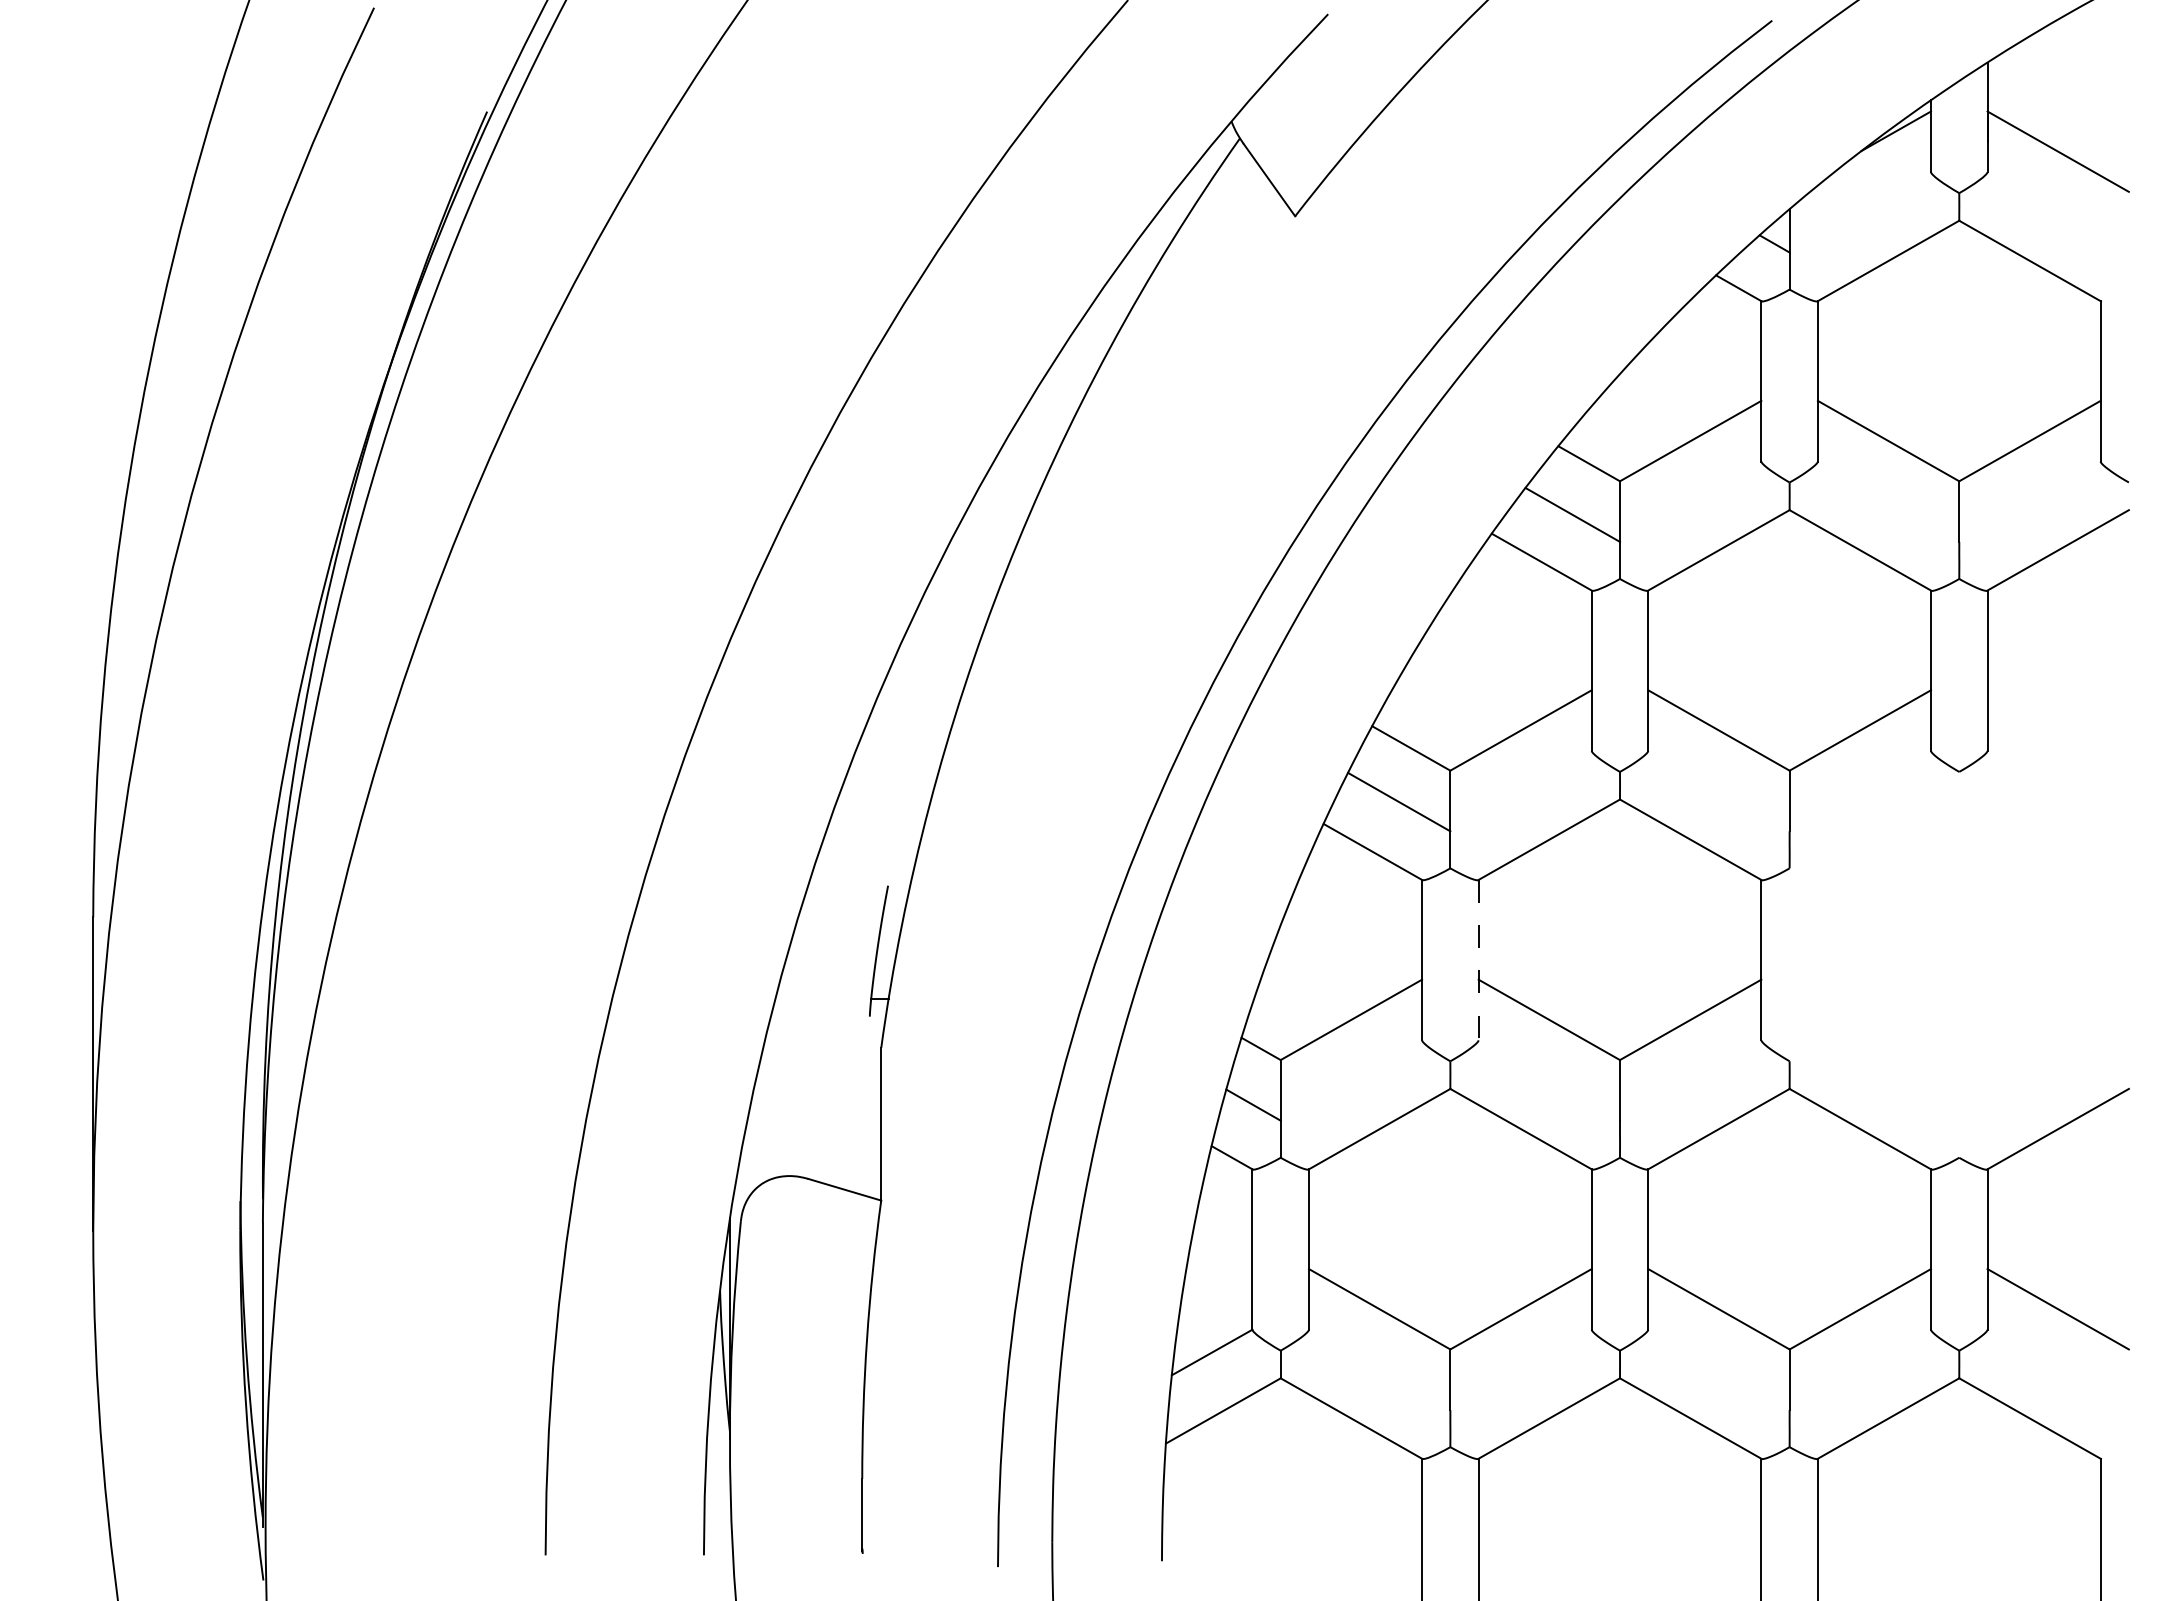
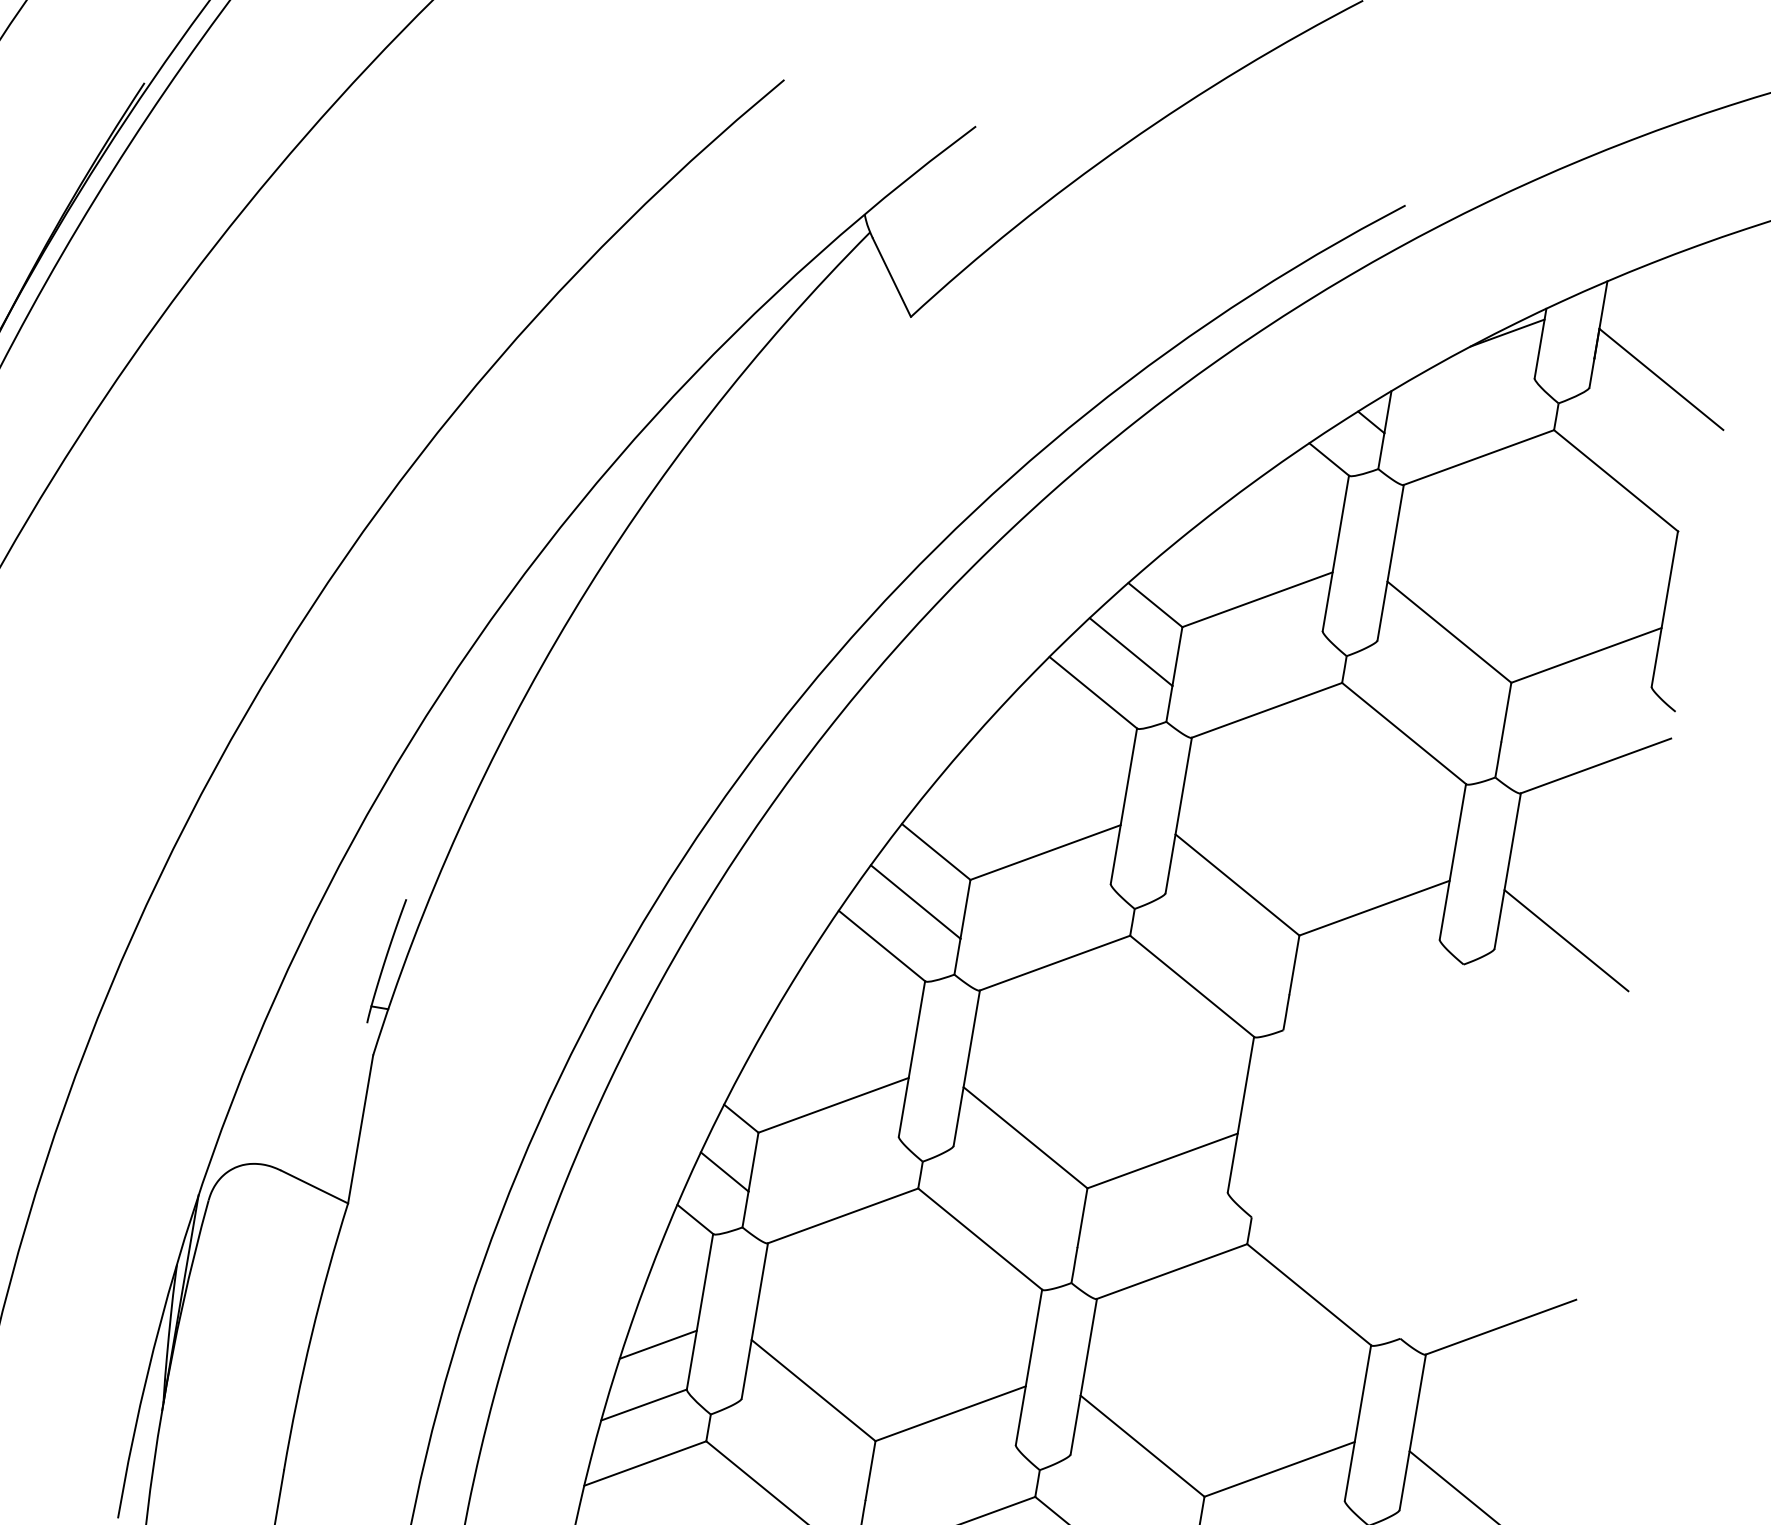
line: (2057, 730) -> (1565, 940), added
line: (1478, 960) -> (966, 1068), dashed -> solid
line: (1216, 1289) -> (658, 1344), added

